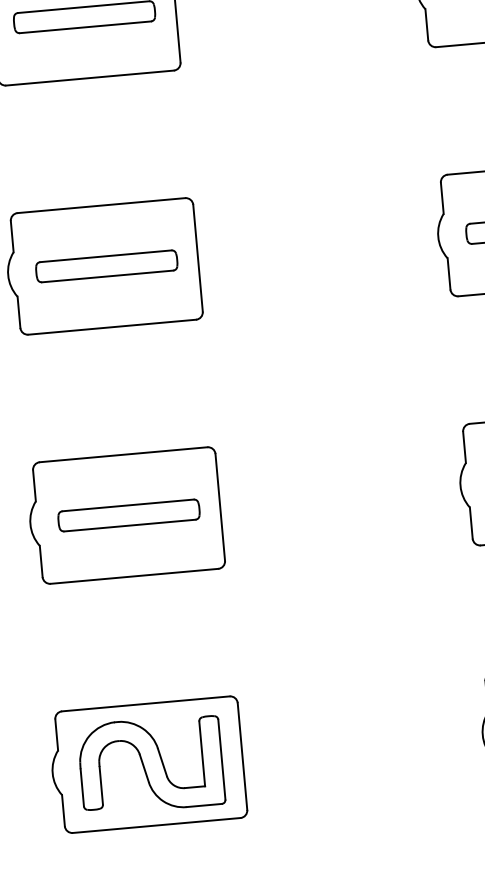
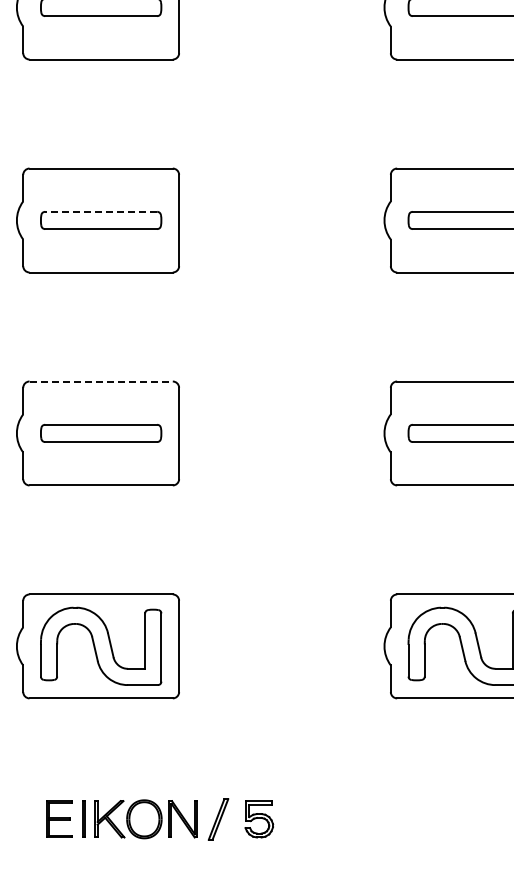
line: (105, 255) -> (100, 211), solid -> dashed
line: (123, 454) -> (101, 381), solid -> dashed

